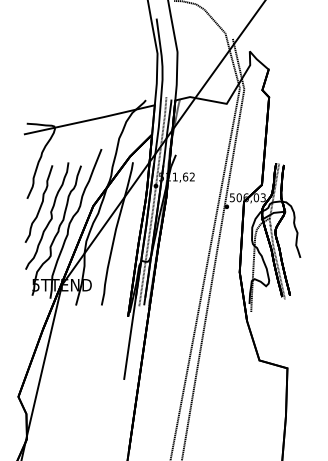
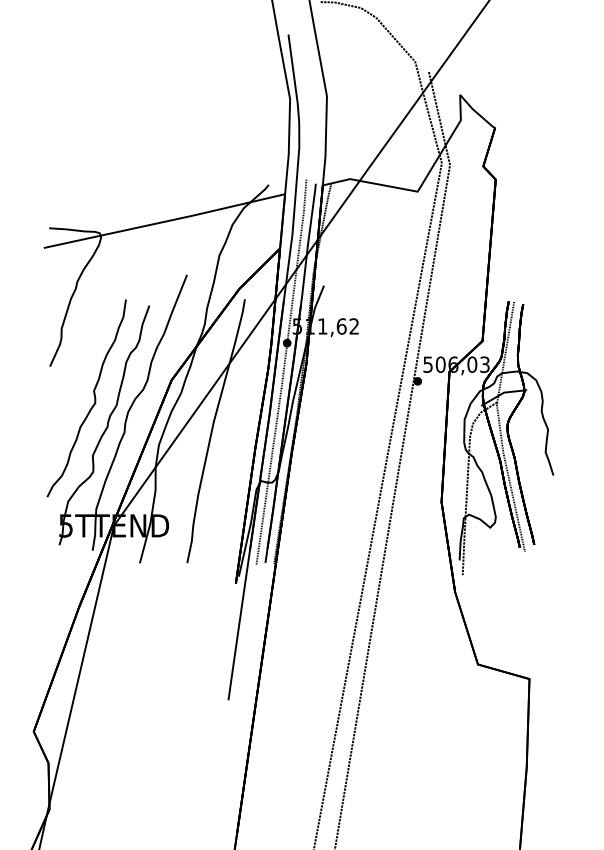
curve: (40, 204) -> (74, 377), removed

